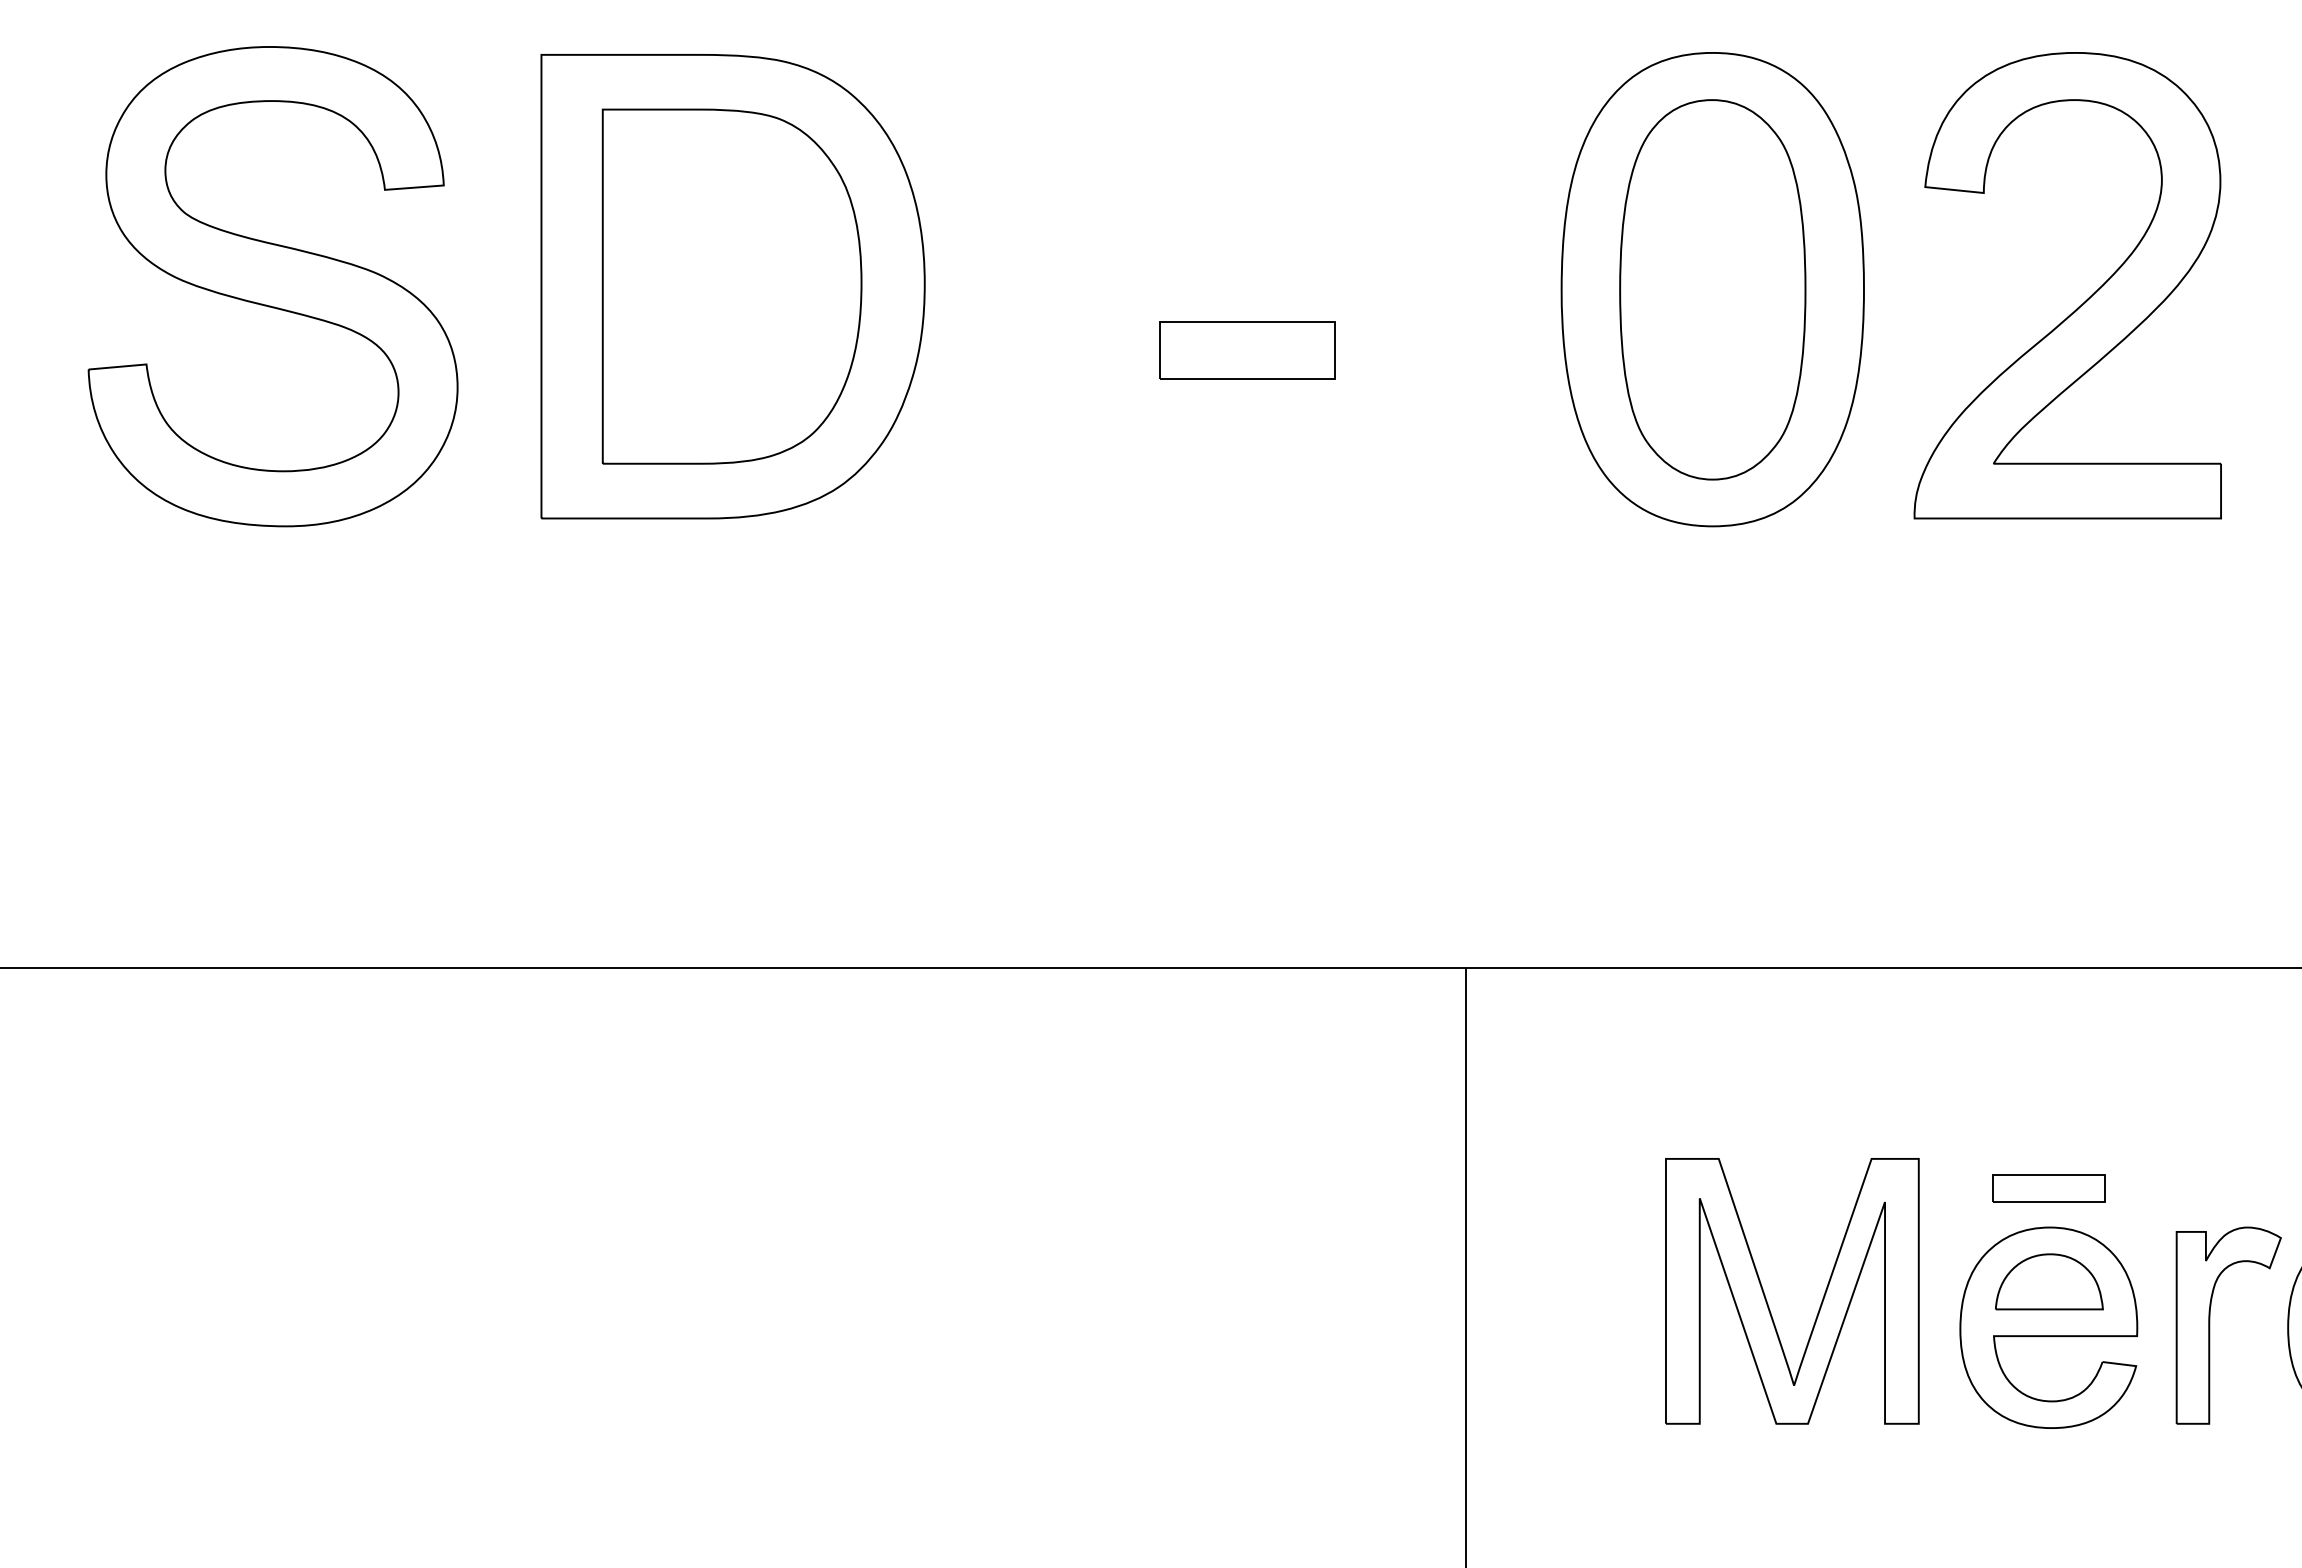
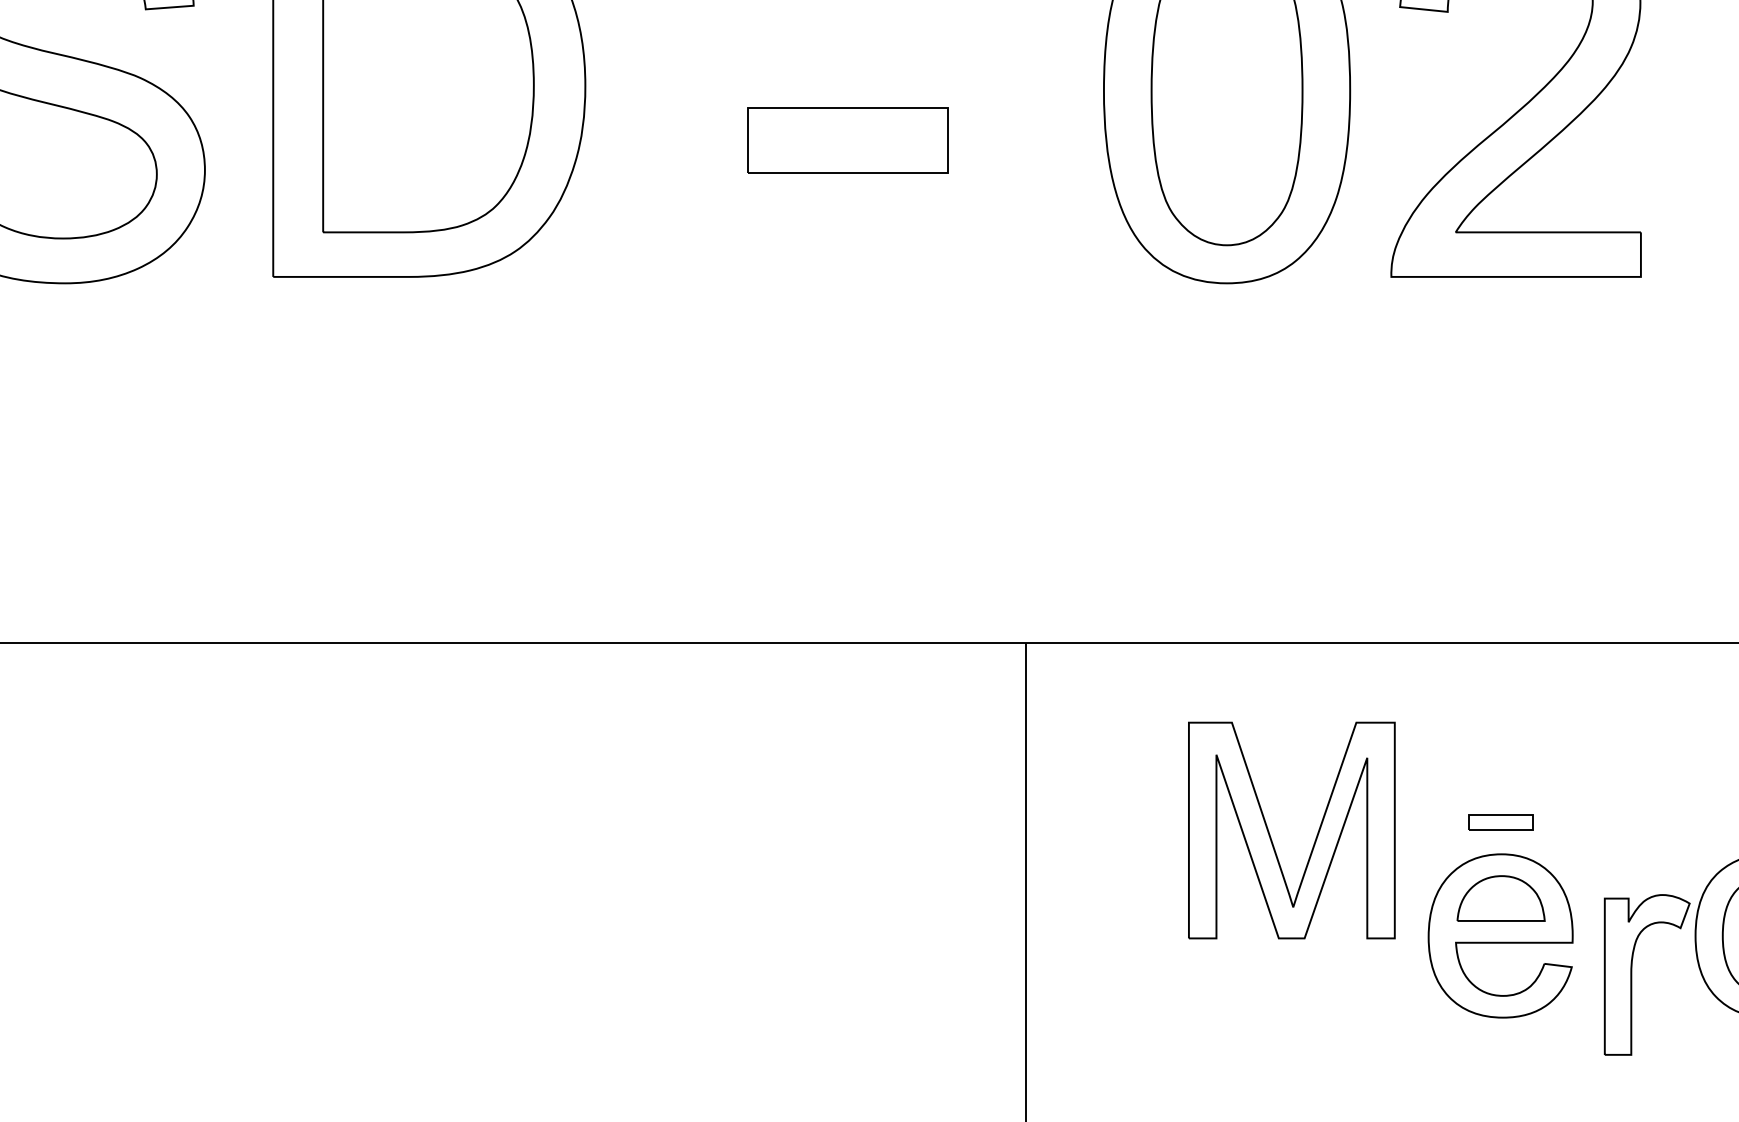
part: (1247, 350) -> (848, 140), size x1.4
part: (2048, 1188) -> (1500, 822), size x0.7
part: (1767, 1300) -> (1271, 838), moved
part: (2210, 1325) -> (1632, 974), moved

